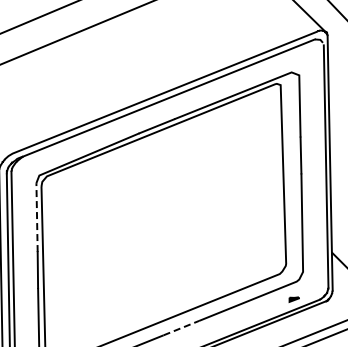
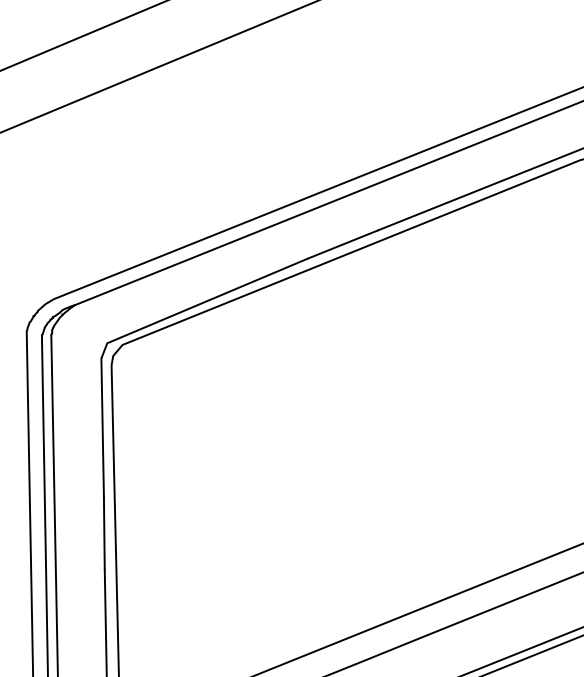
line: (37, 217) -> (103, 427), dashed -> solid
line: (181, 327) -> (392, 648), dashed -> solid

